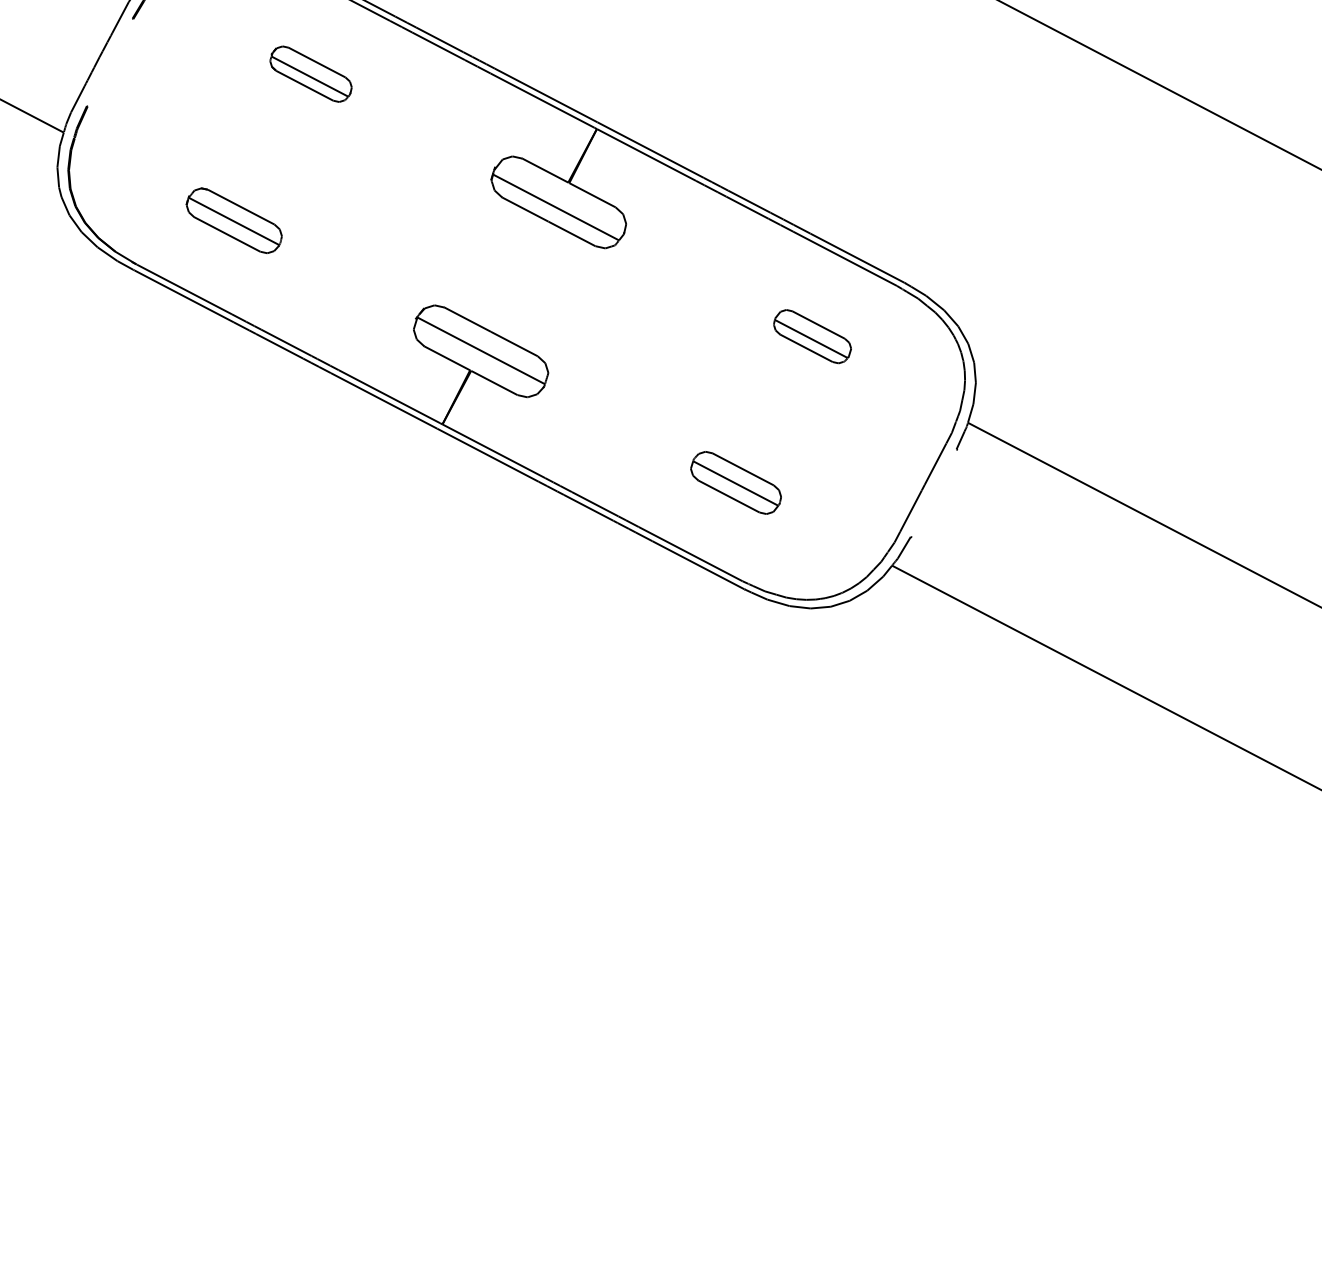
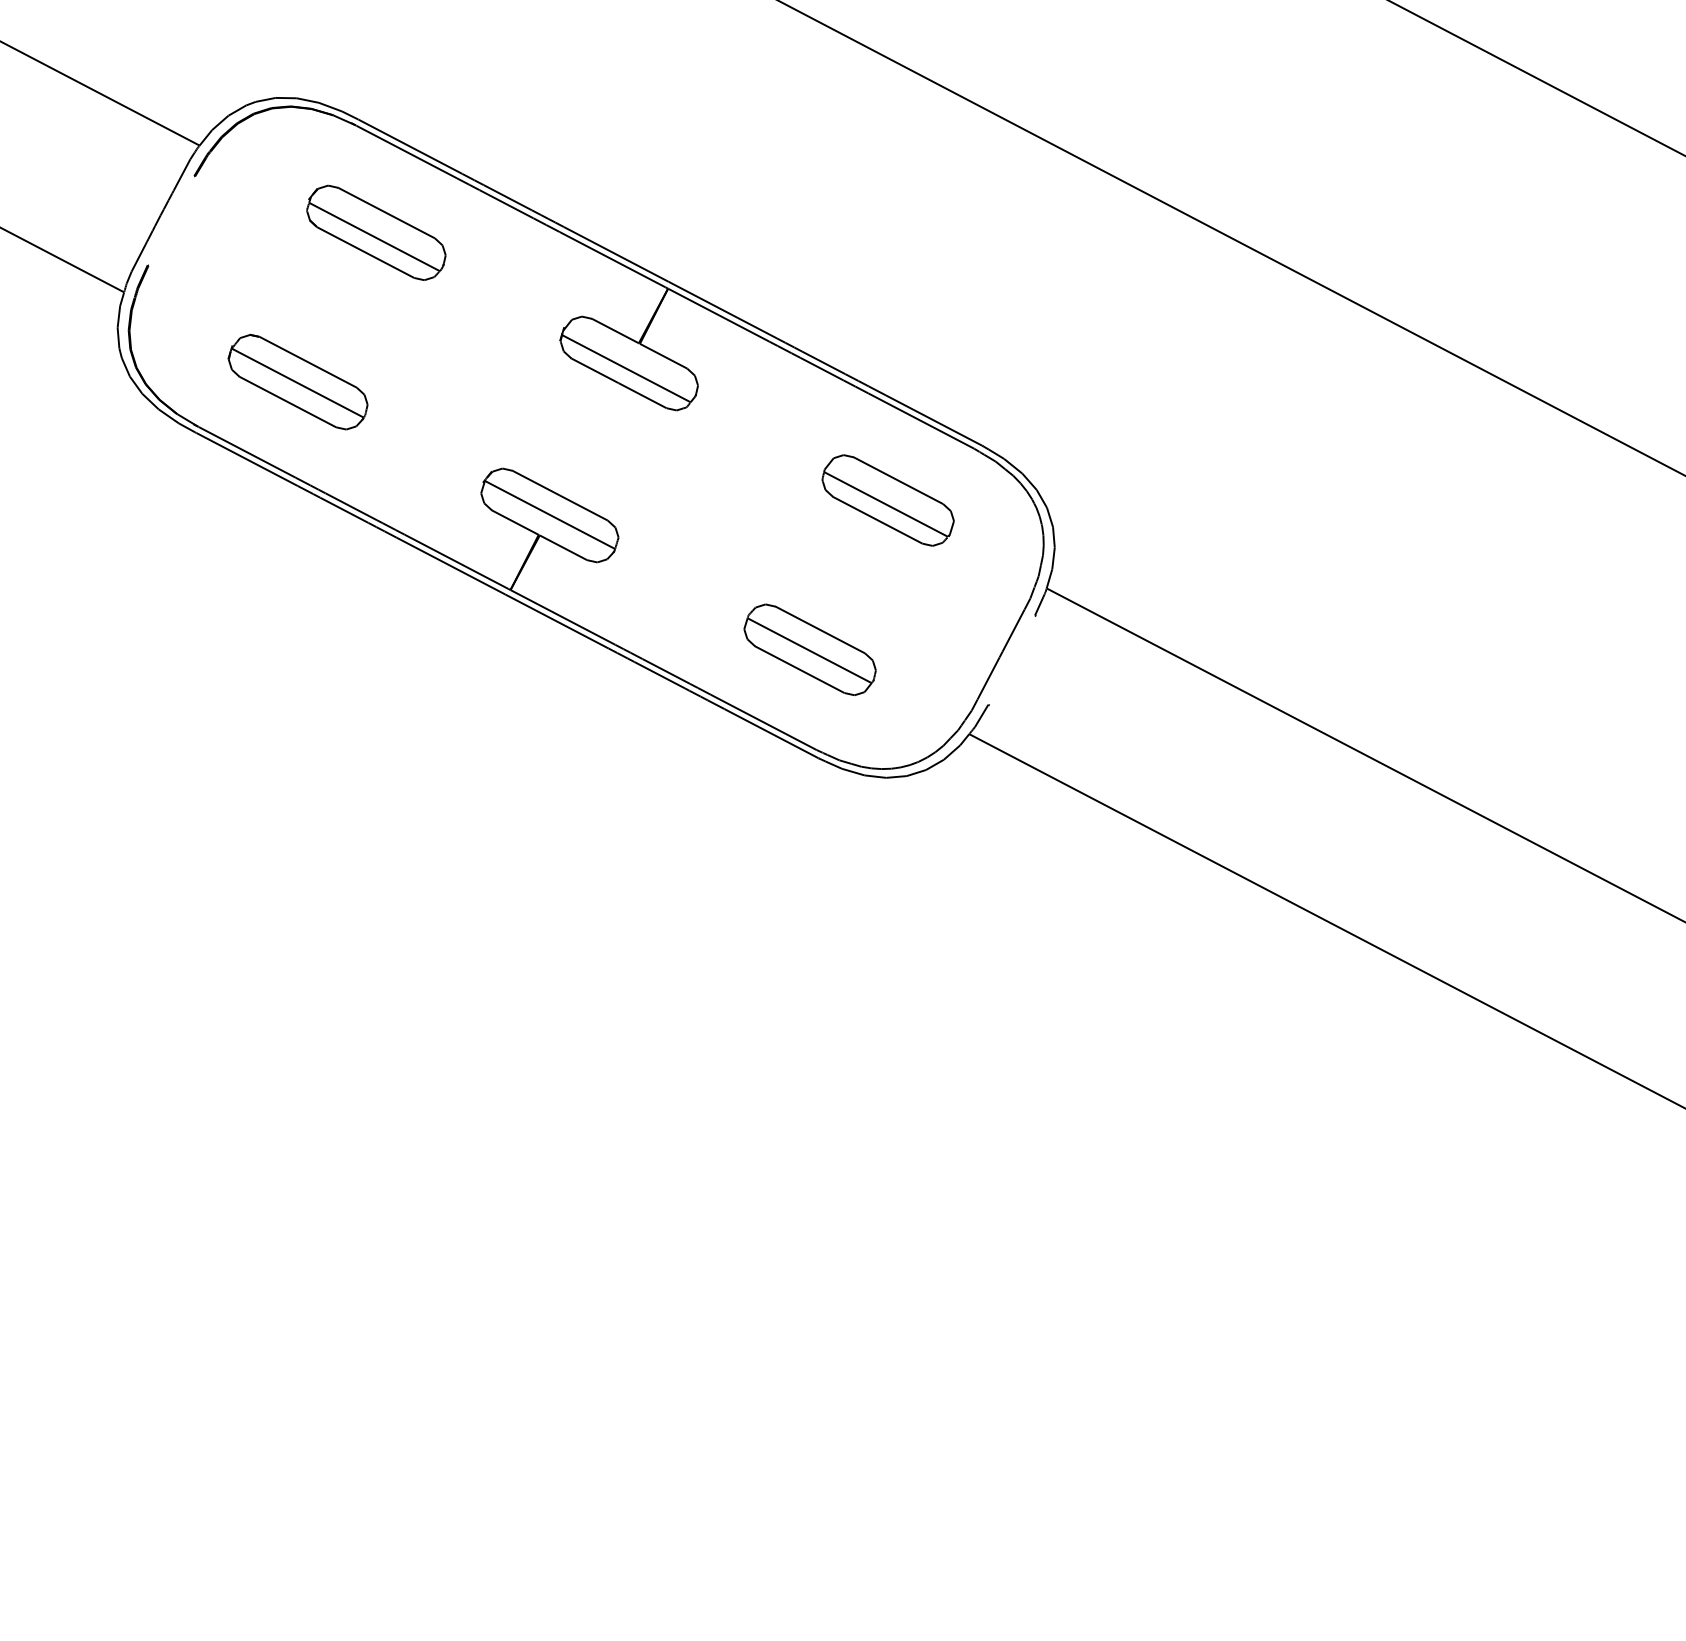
part: (311, 73) -> (376, 232), size x1.67
part: (233, 220) -> (297, 382), size x1.43
part: (811, 336) -> (887, 500), size x1.67
part: (735, 482) -> (809, 649), size x1.43

